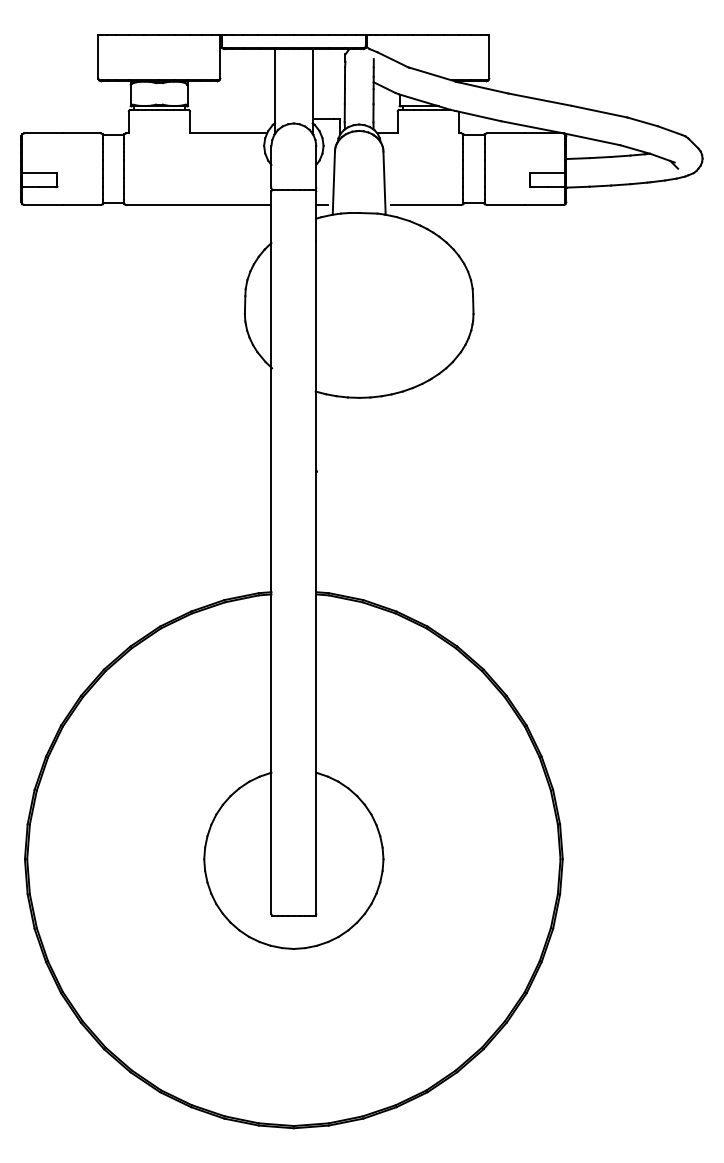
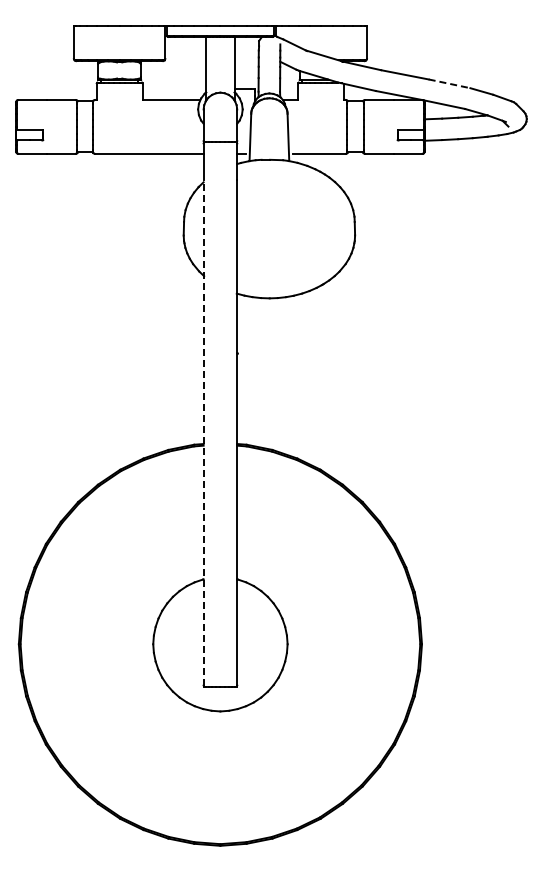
line: (600, 111) -> (450, 83), solid -> dashed
line: (271, 576) -> (203, 432), solid -> dashed

